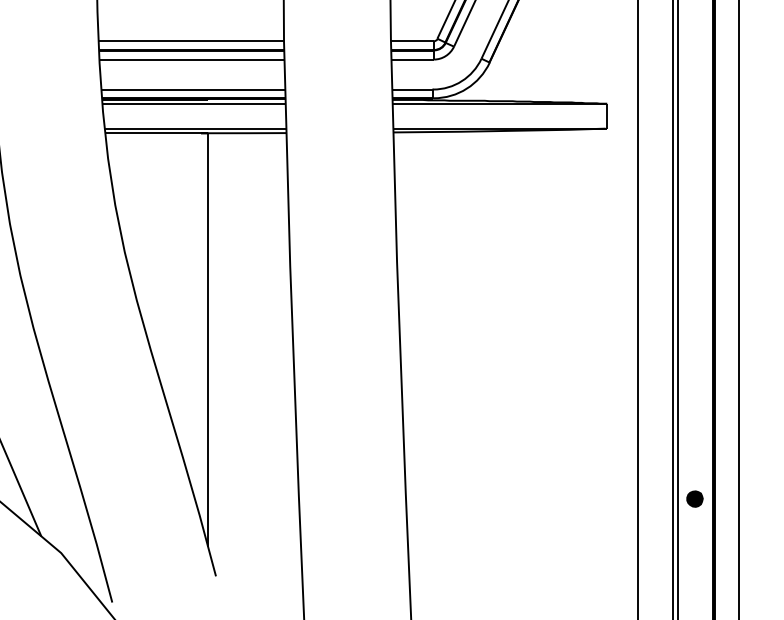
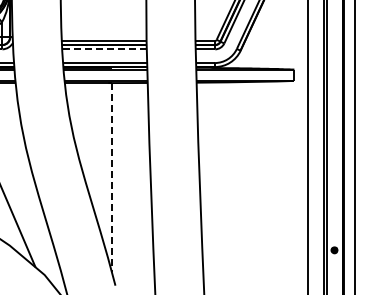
line: (189, 59) -> (103, 49), solid -> dashed
line: (207, 339) -> (111, 177), solid -> dashed

